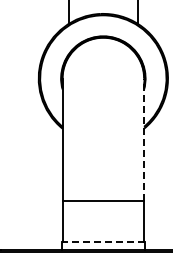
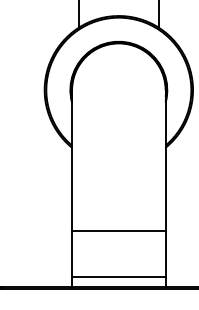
line: (144, 139) -> (166, 160), dashed -> solid
line: (102, 241) -> (117, 277), dashed -> solid

